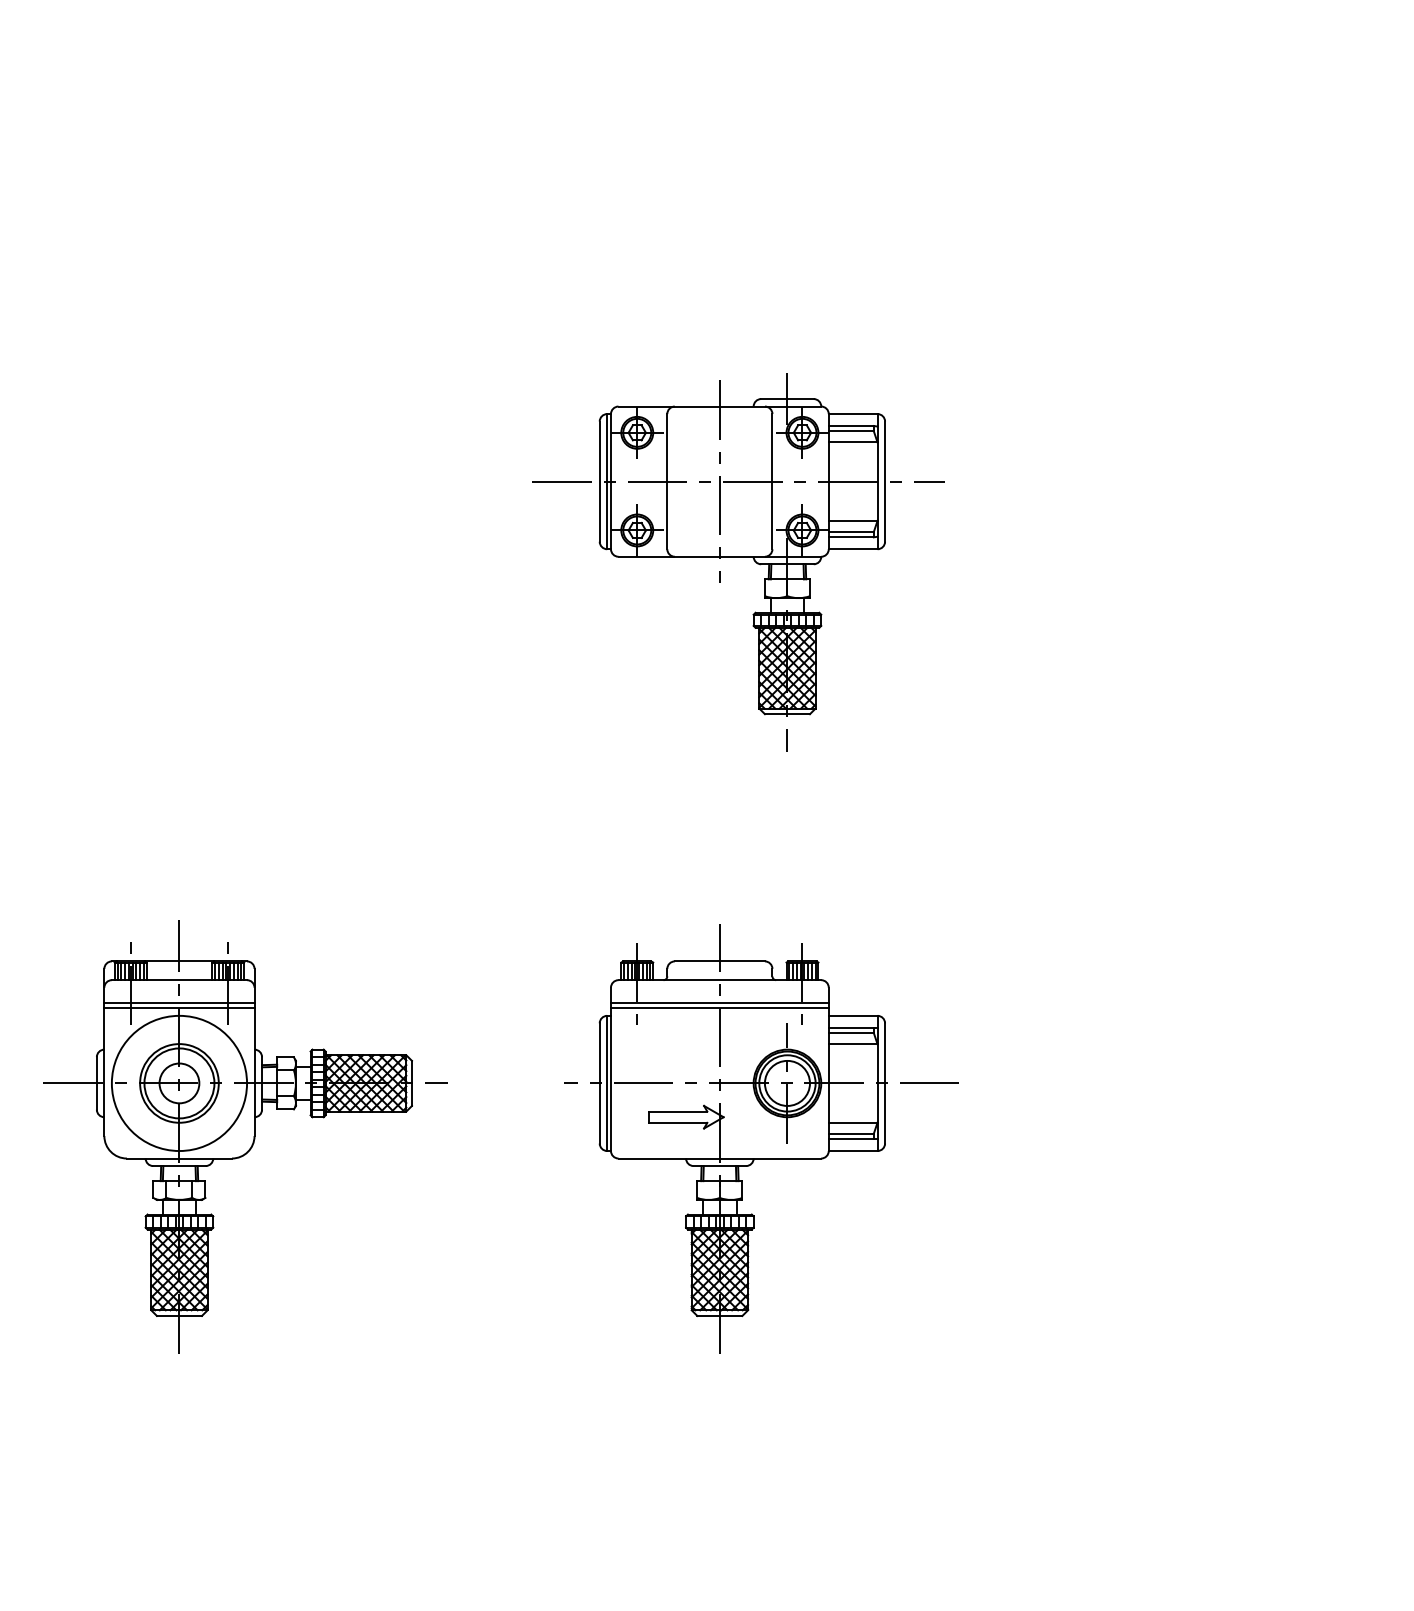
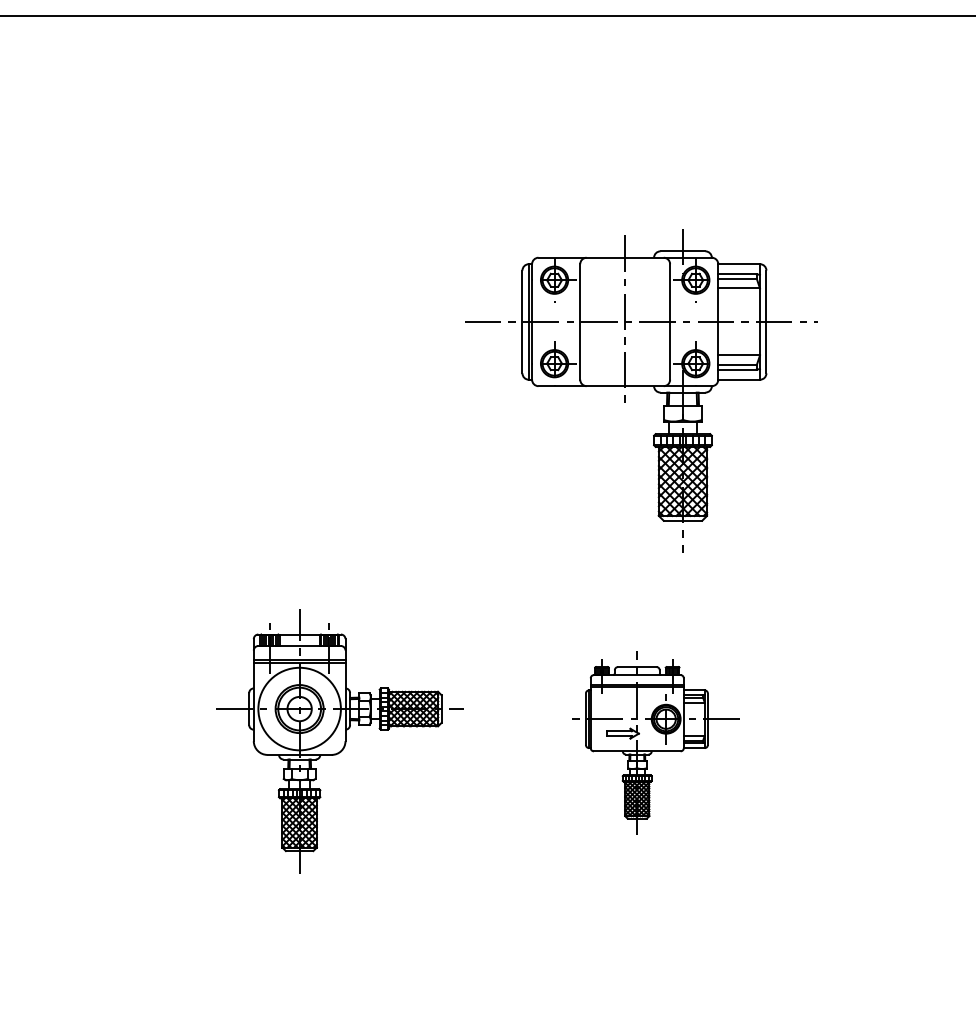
part: (737, 561) -> (640, 390), size x1.4
part: (760, 1138) -> (654, 742), size x0.7

